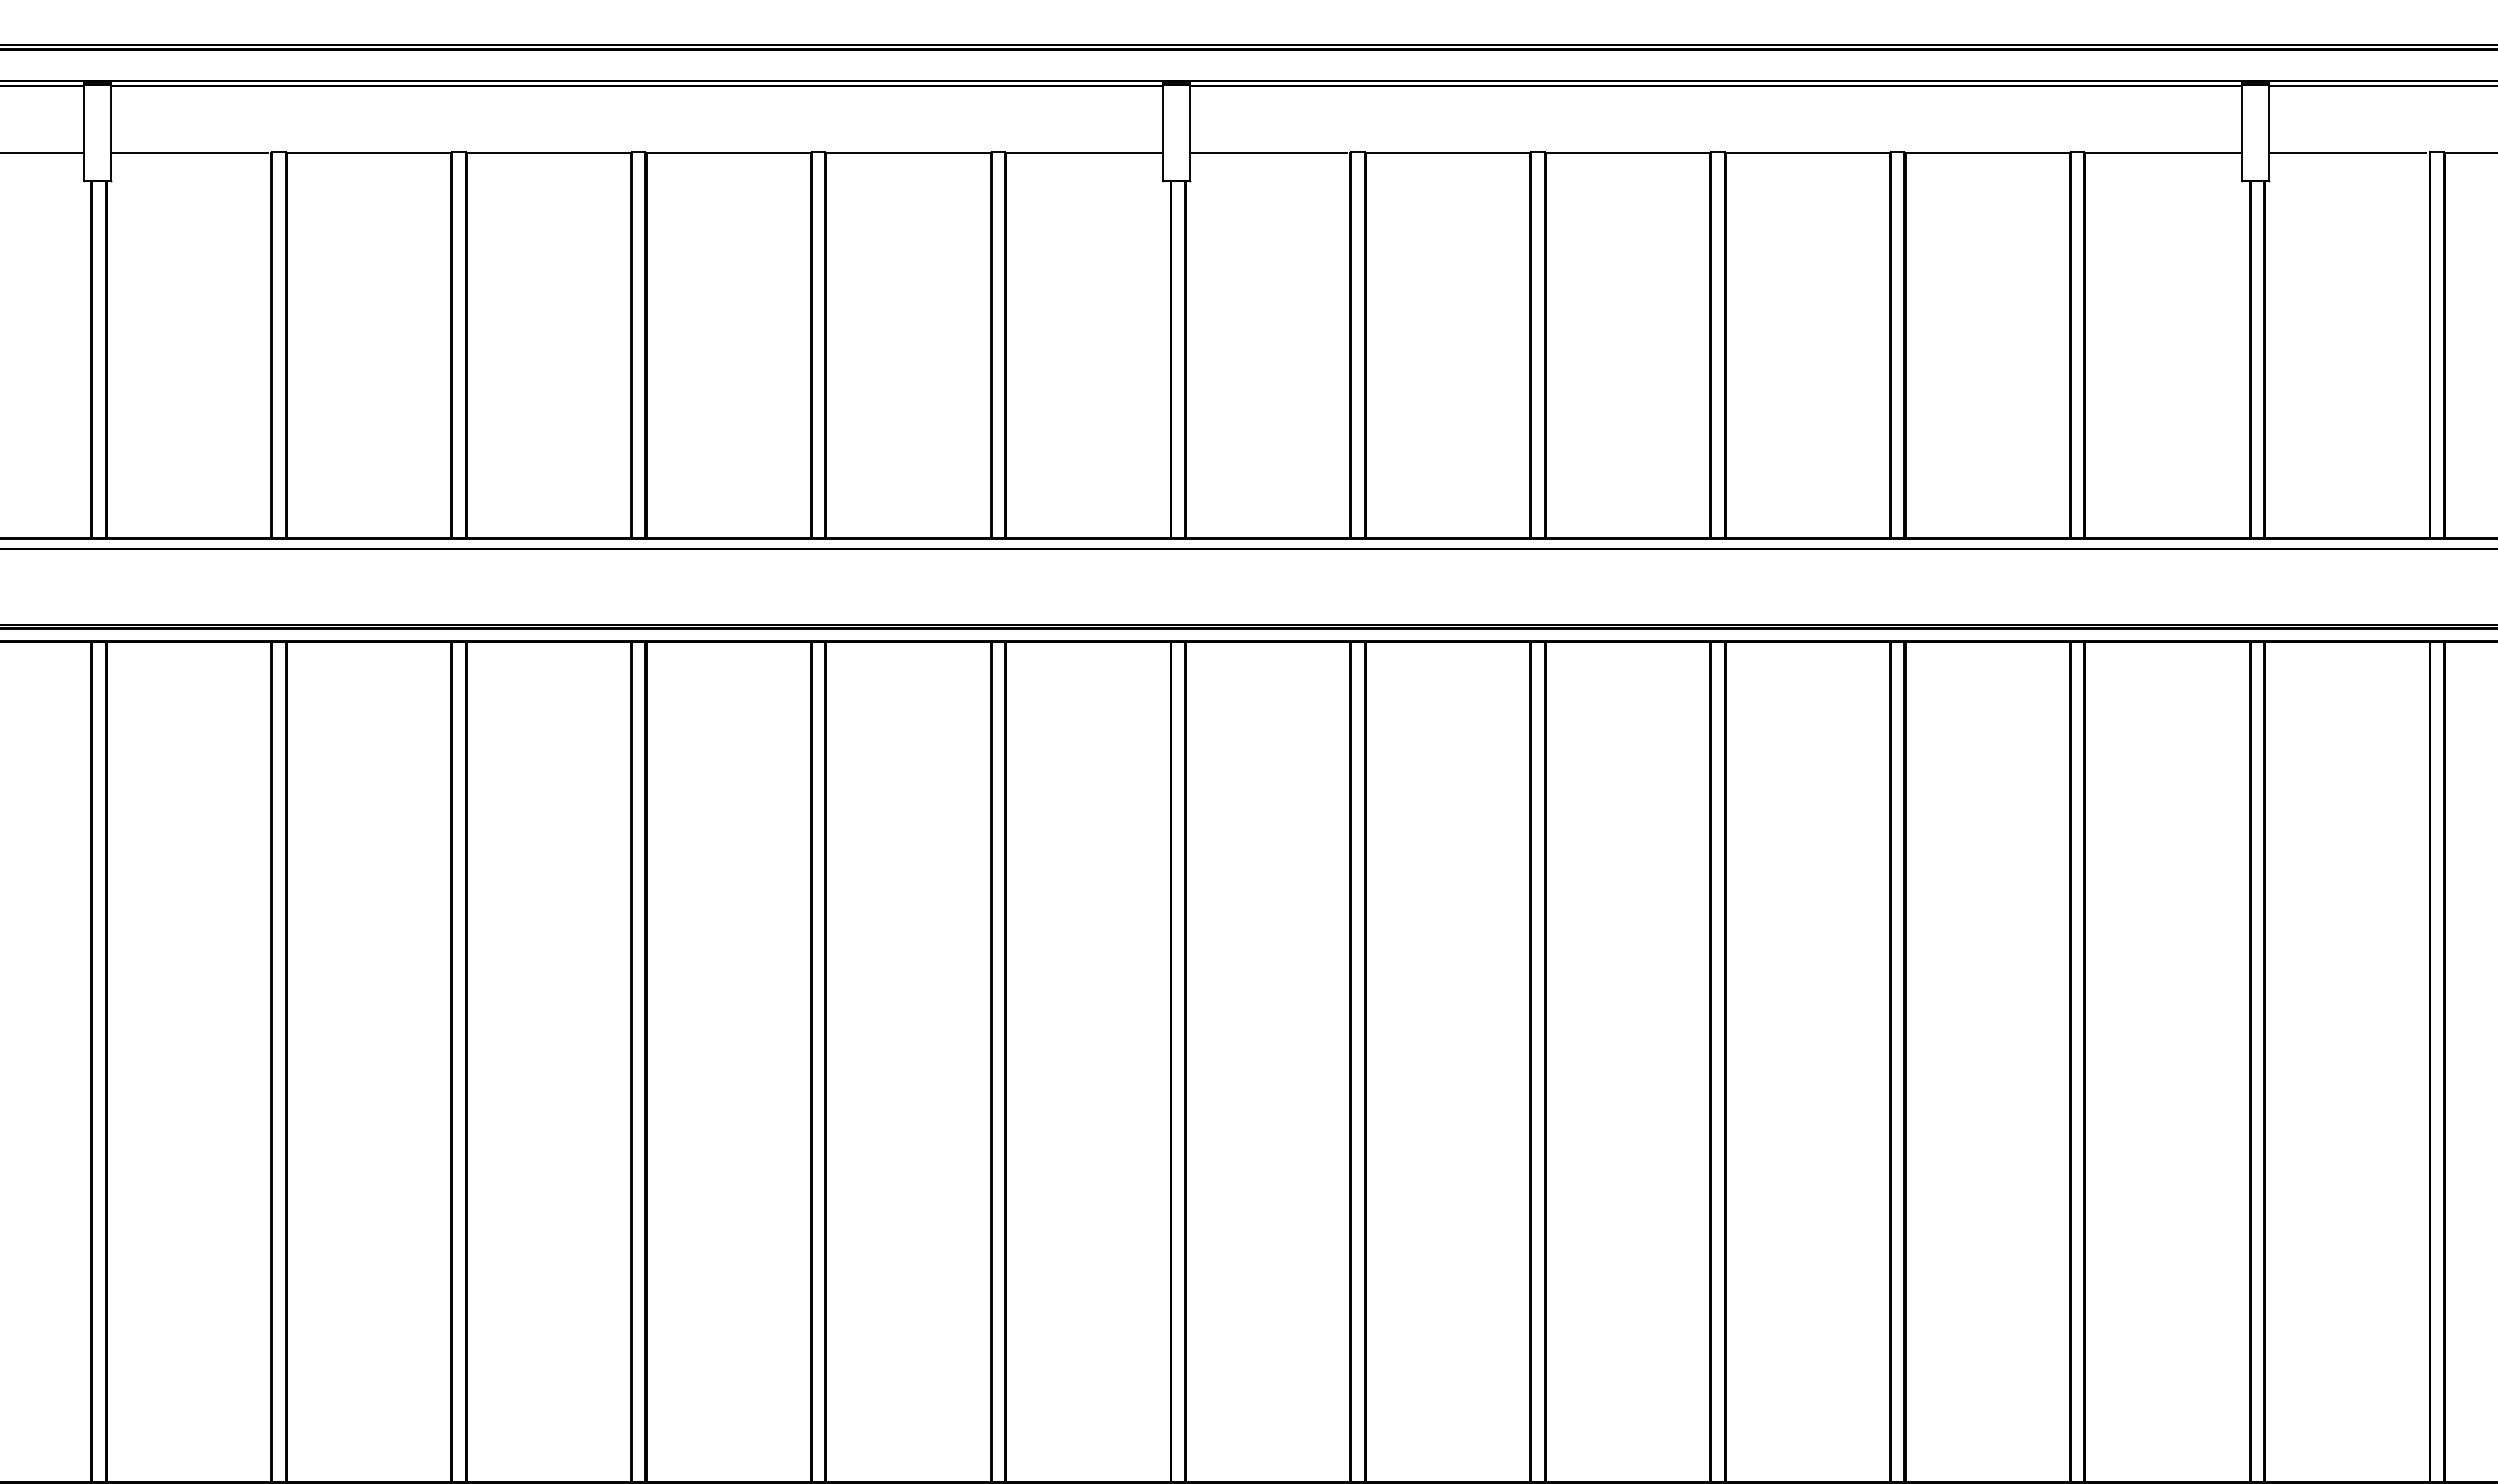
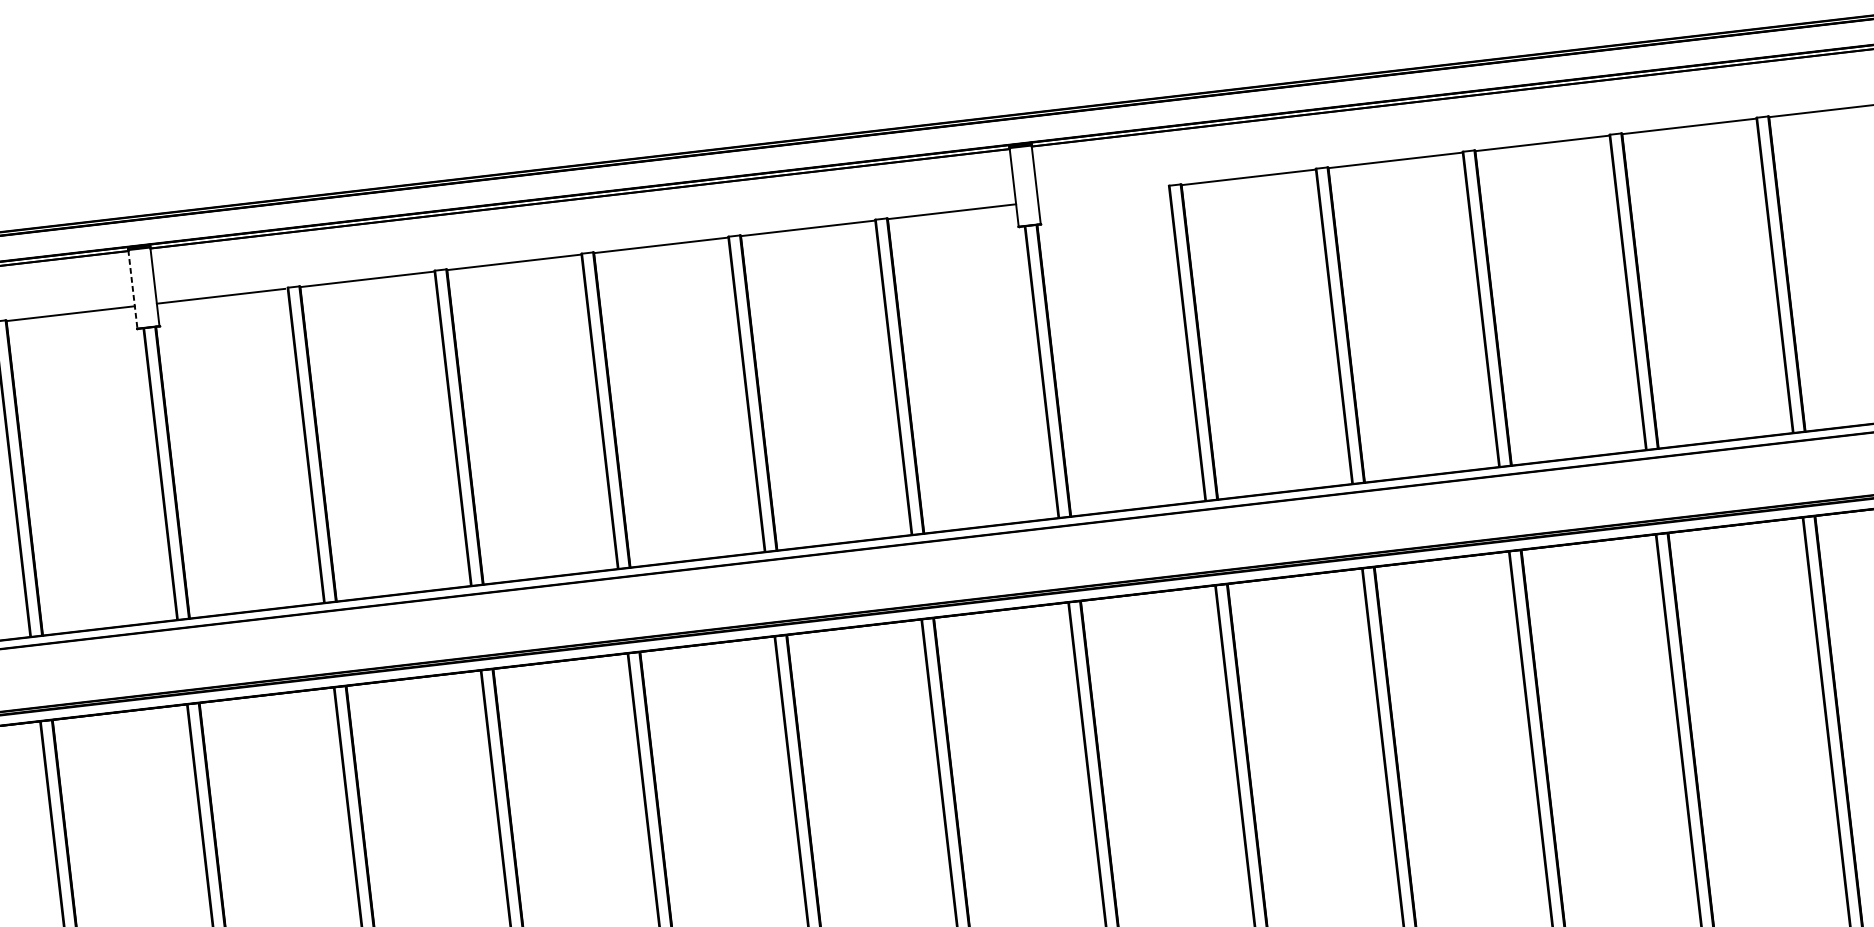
line: (84, 133) -> (133, 289), solid -> dashed
line: (1268, 153) -> (1102, 194), removed

